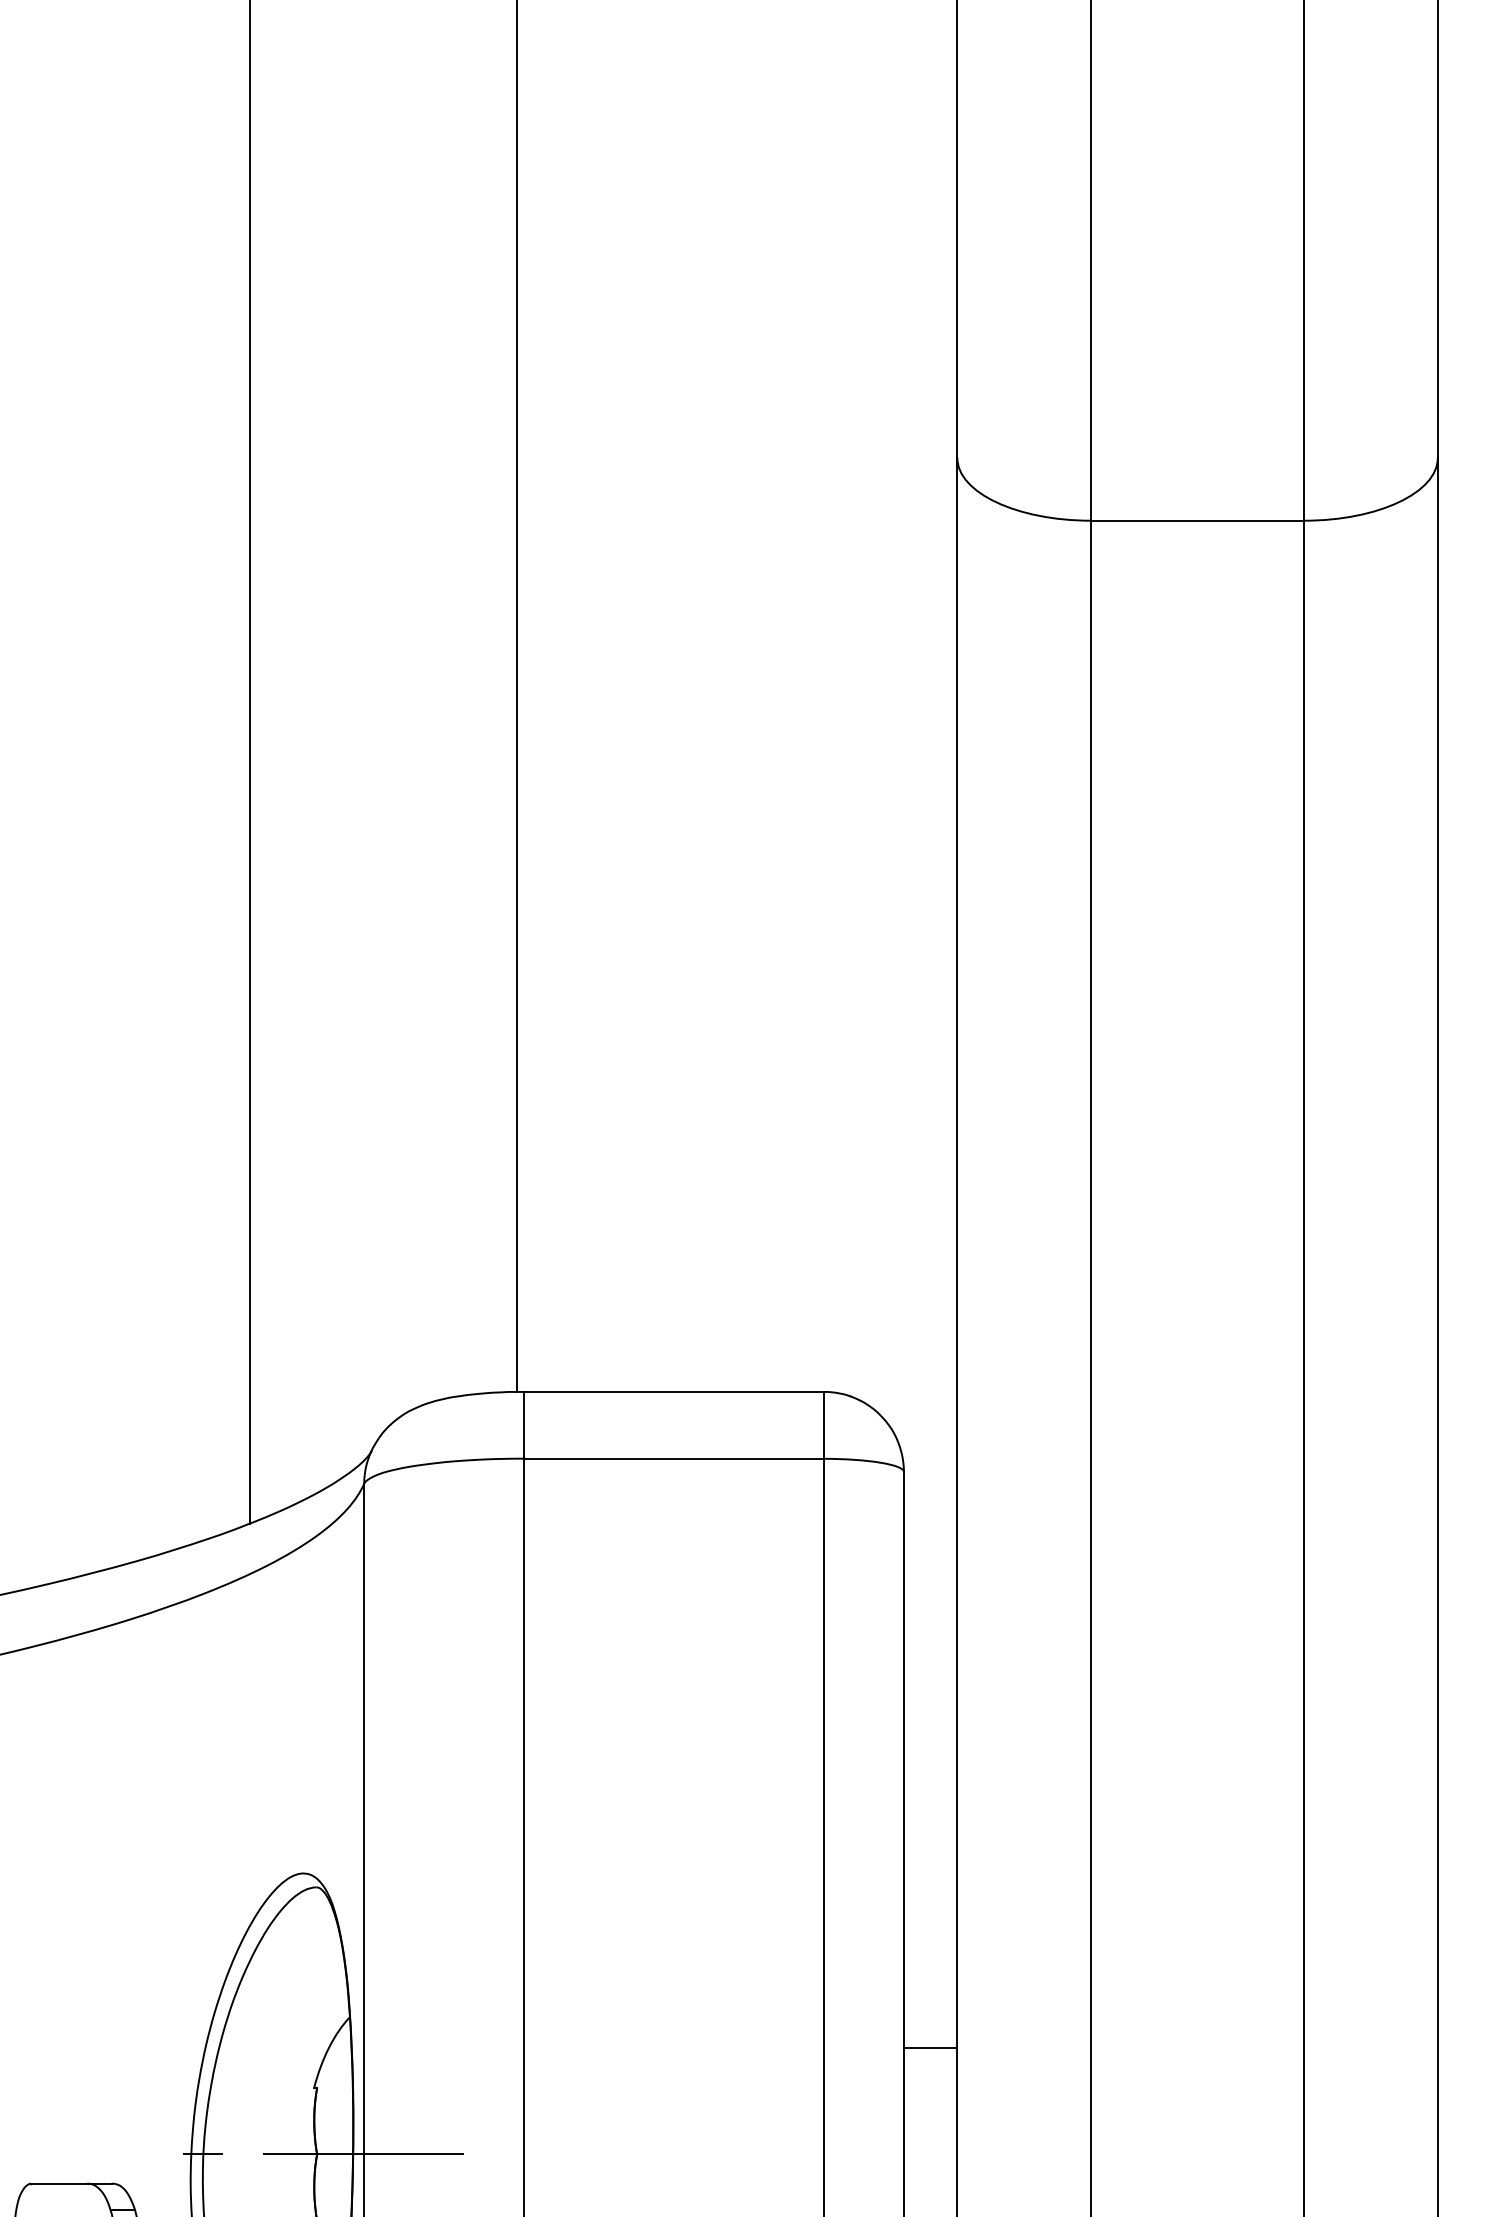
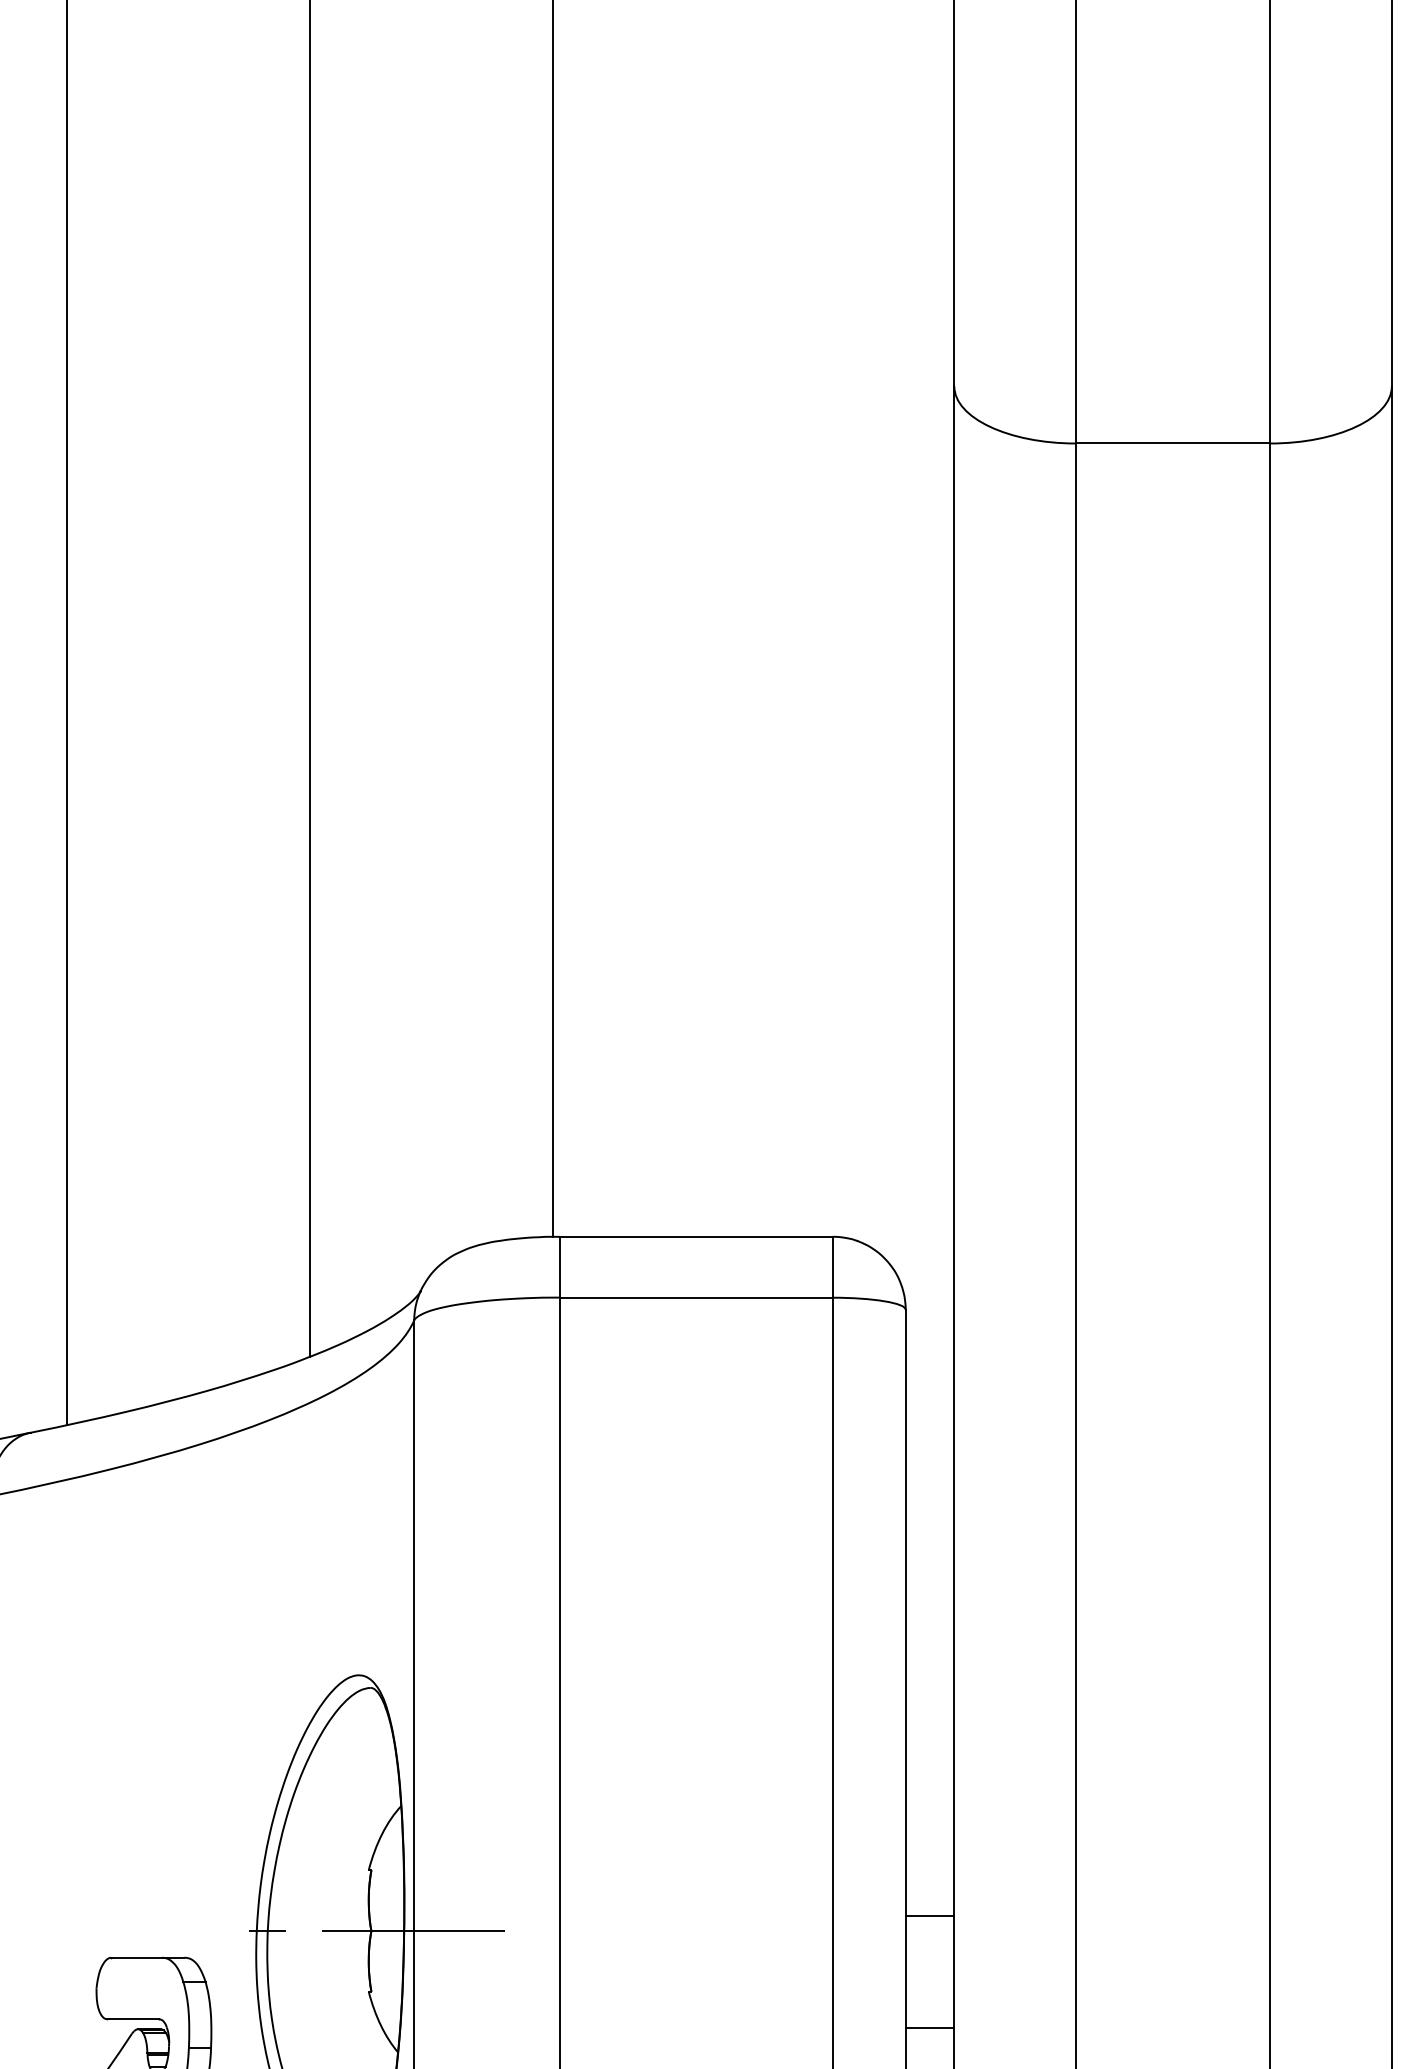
line: (930, 2047) -> (929, 1915), moved

